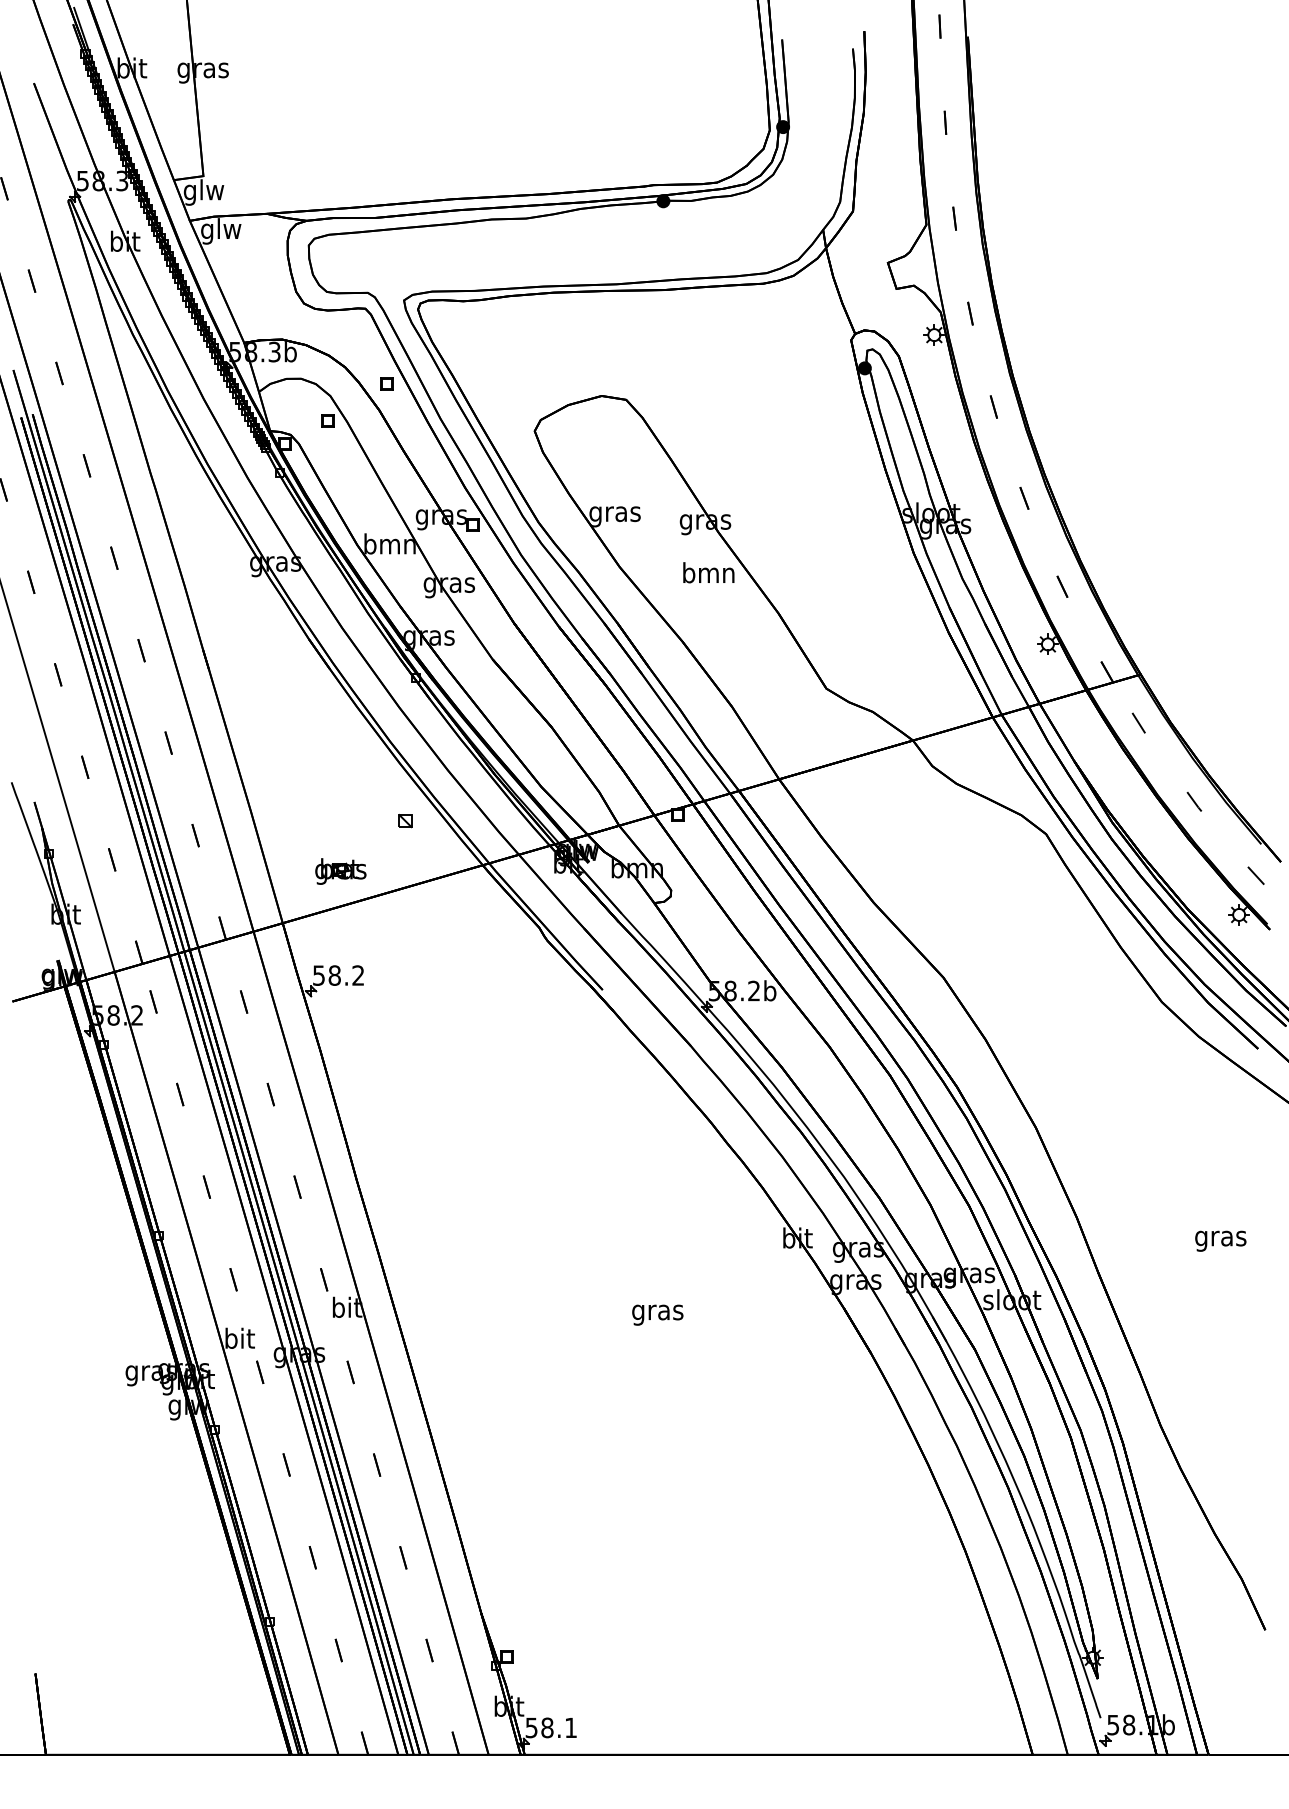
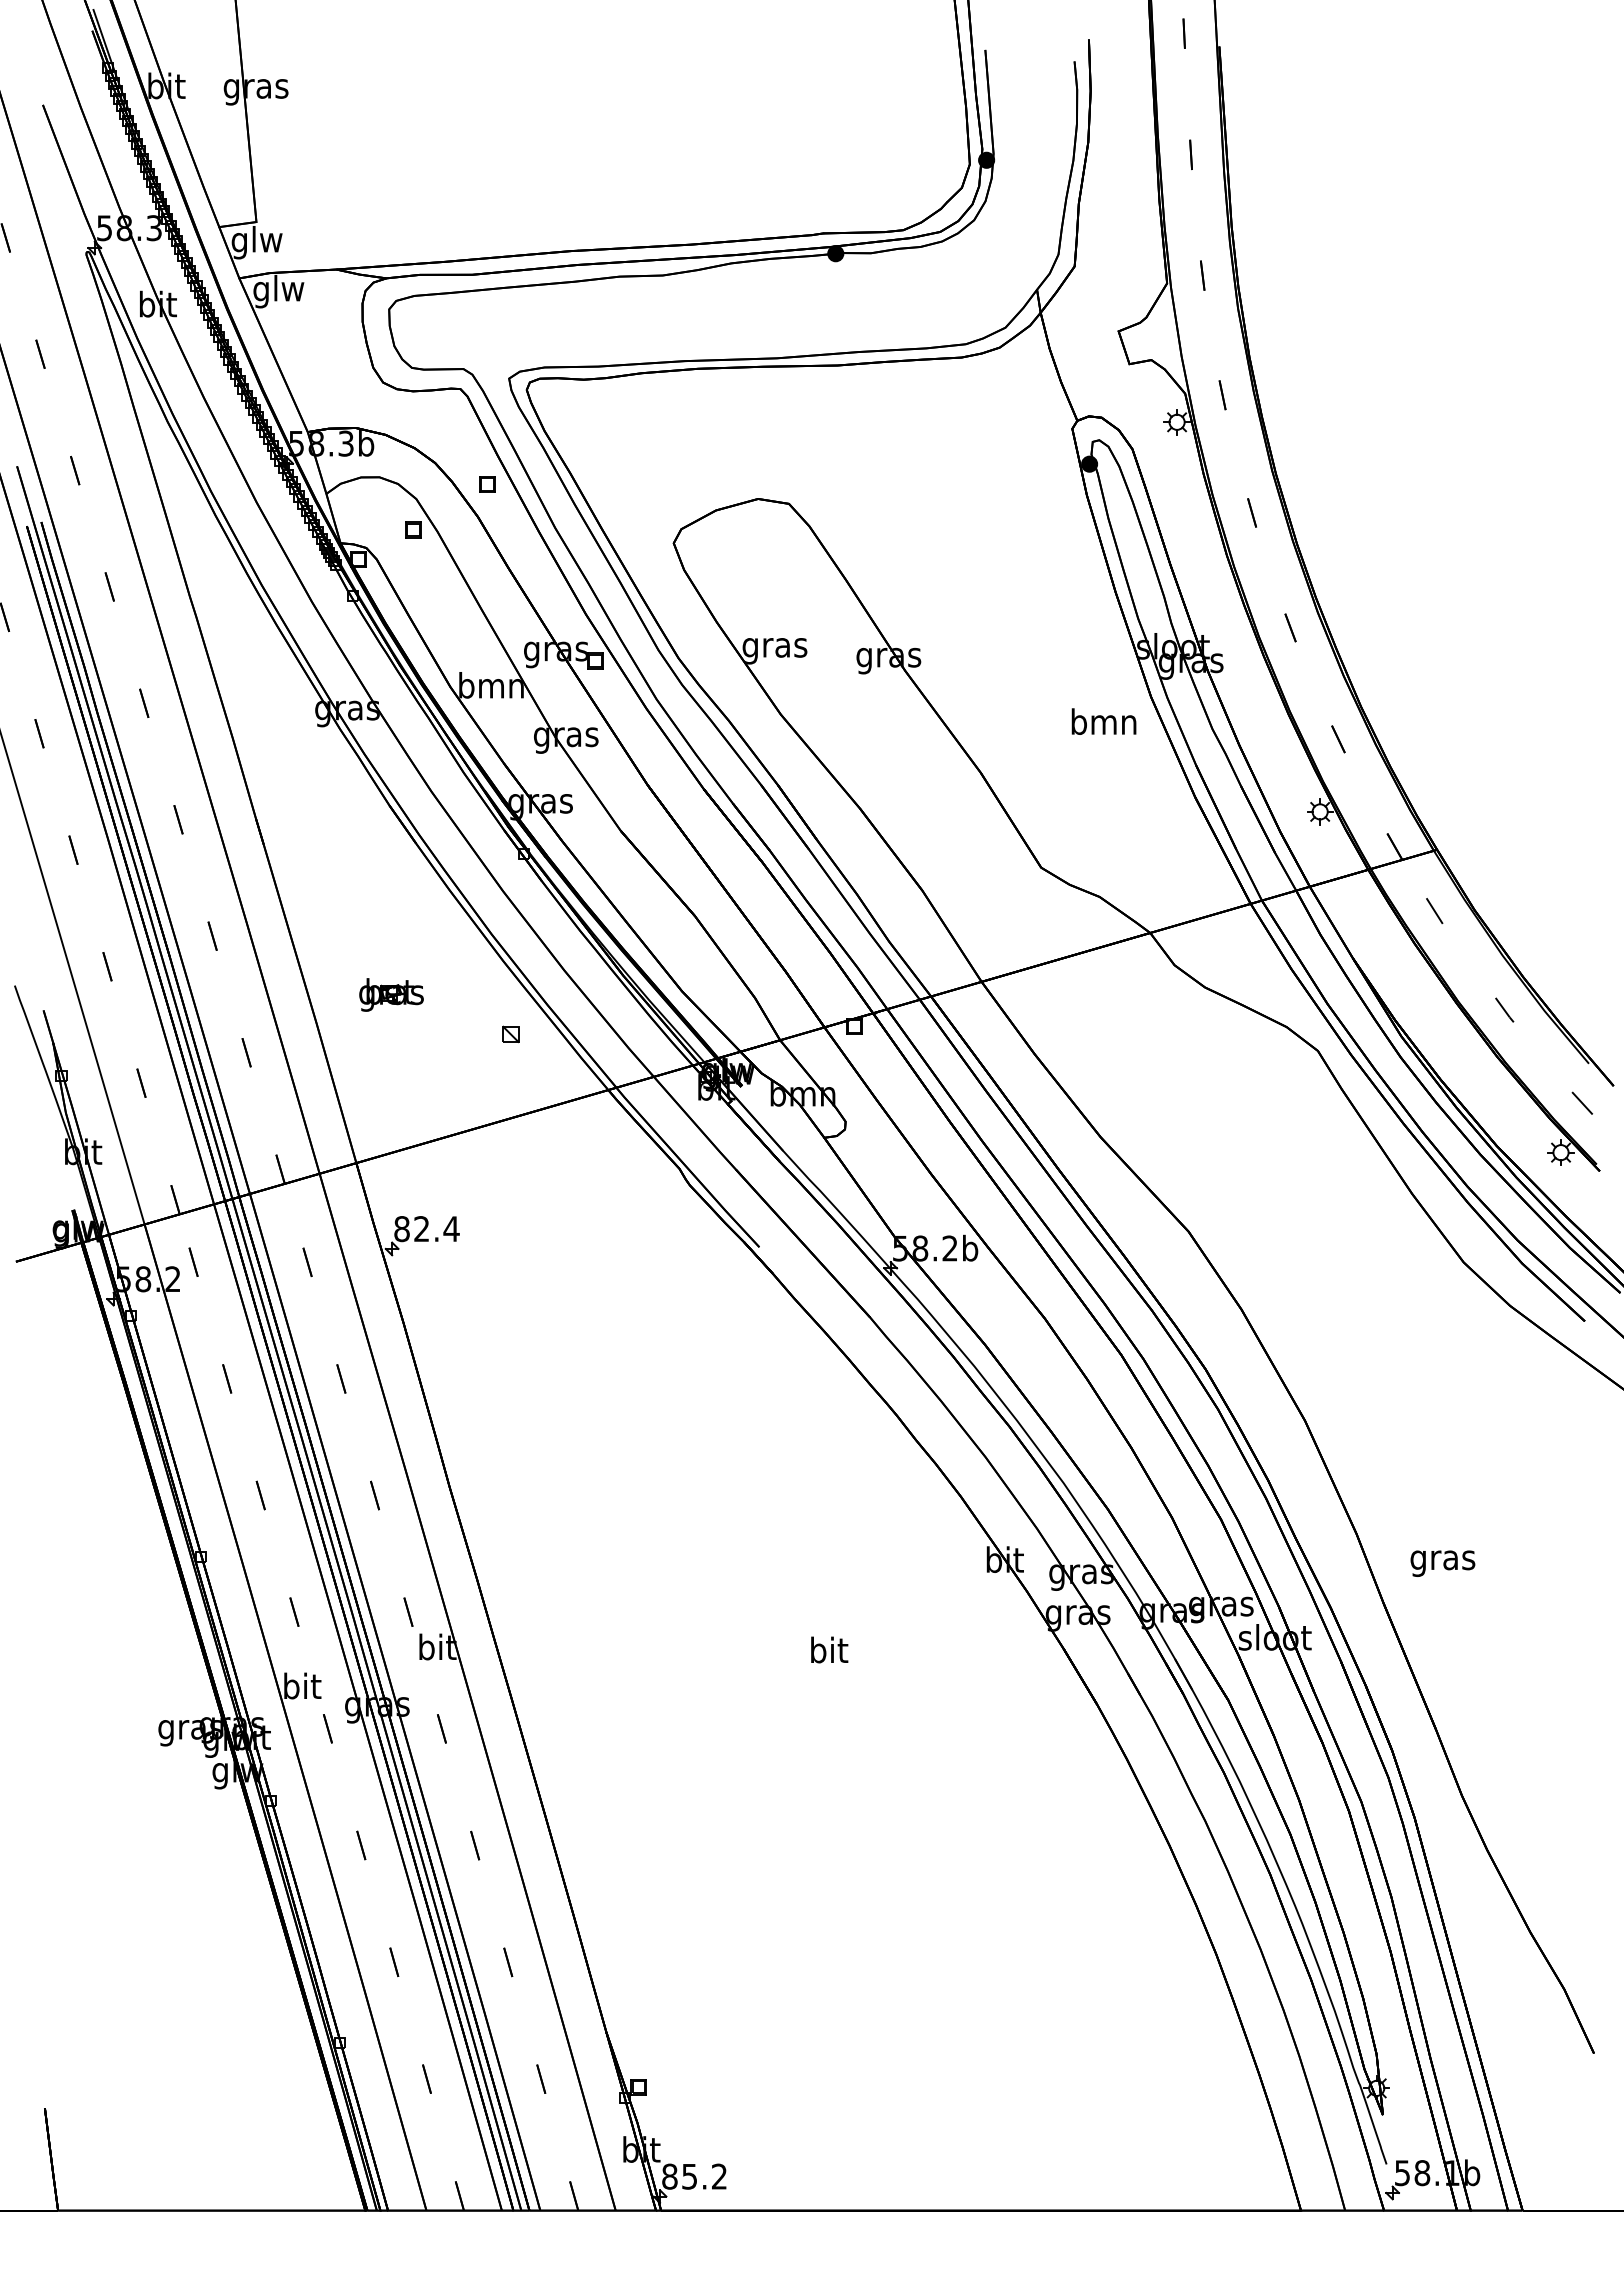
text: (708, 572) -> (1103, 721), moved
part: (340, 871) -> (391, 994), moved
text: (338, 975) -> (426, 1229), 58.2 -> 82.4
text: (1220, 1241) -> (1442, 1563), moved
text: (657, 1312) -> (828, 1653), gras -> bit
text: (551, 1727) -> (694, 2176), 58.1 -> 85.2

